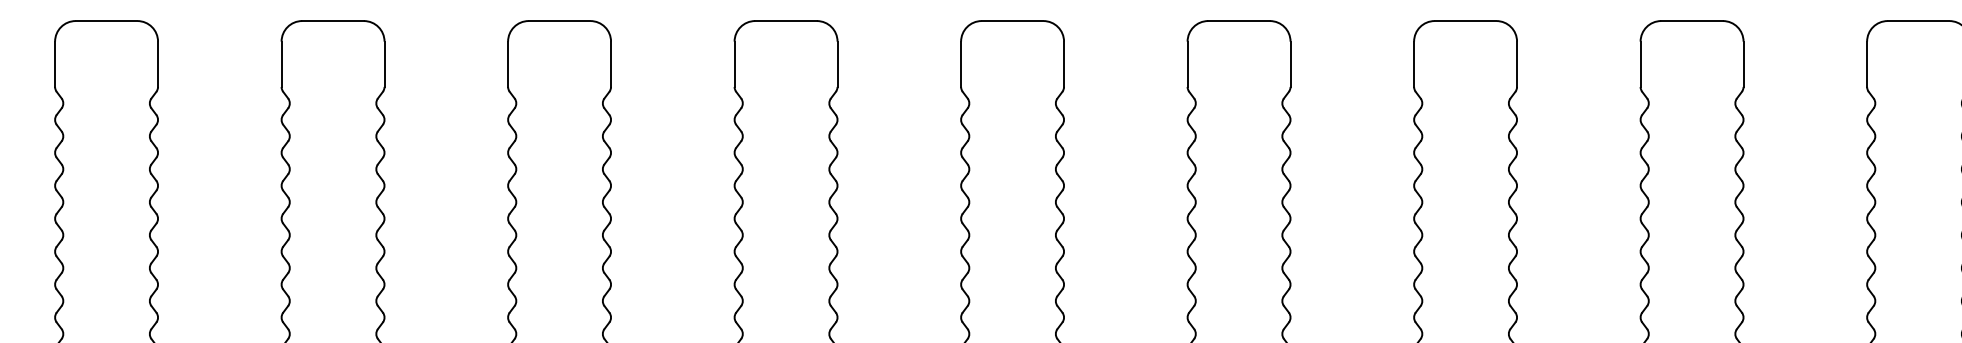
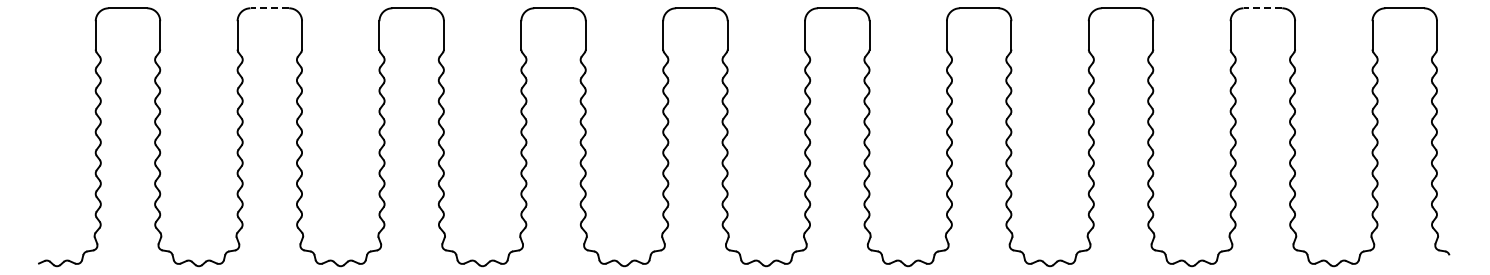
line: (332, 21) -> (269, 8), solid -> dashed
line: (1917, 21) -> (1262, 8), solid -> dashed

